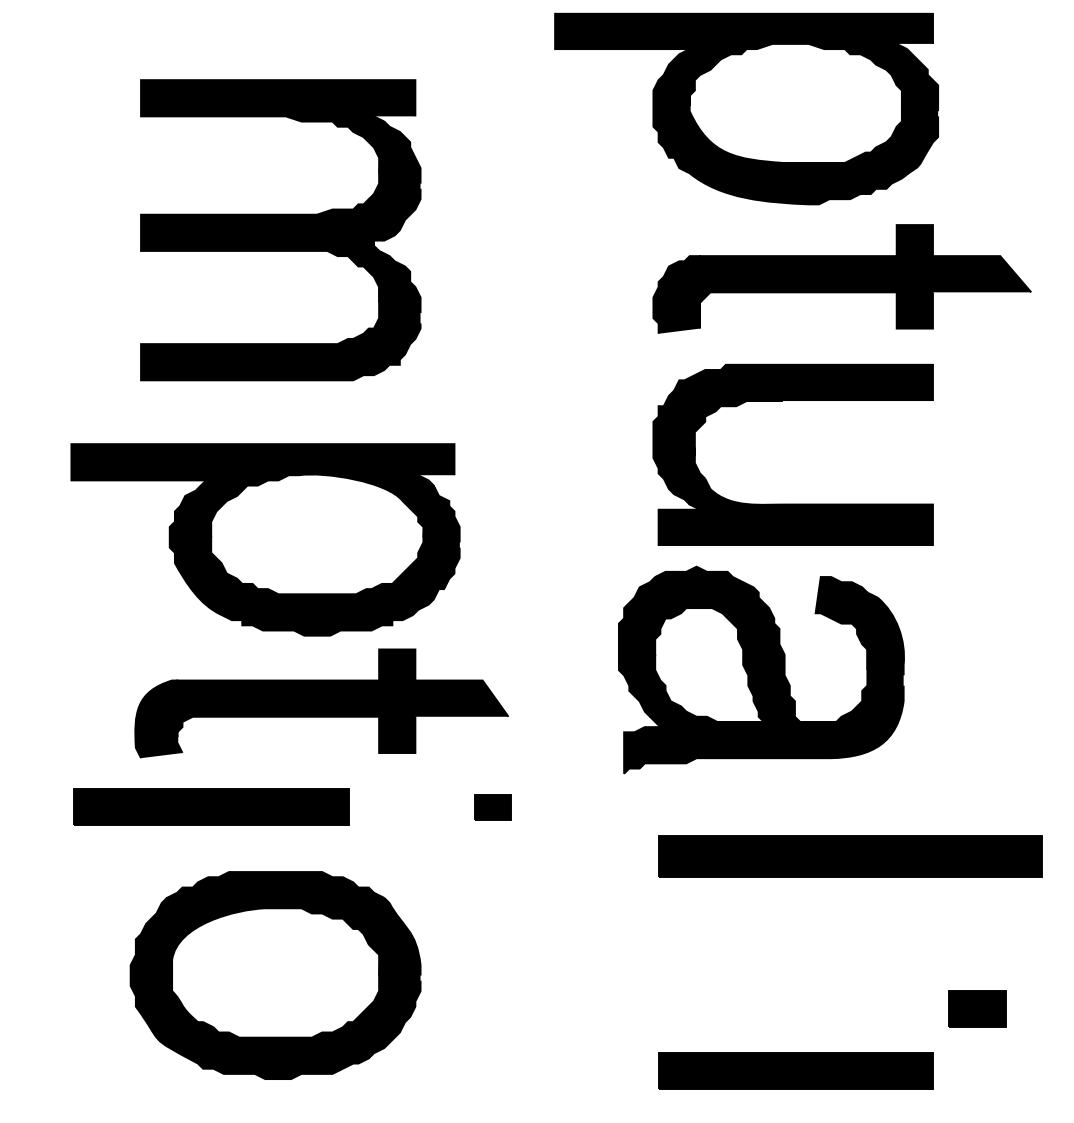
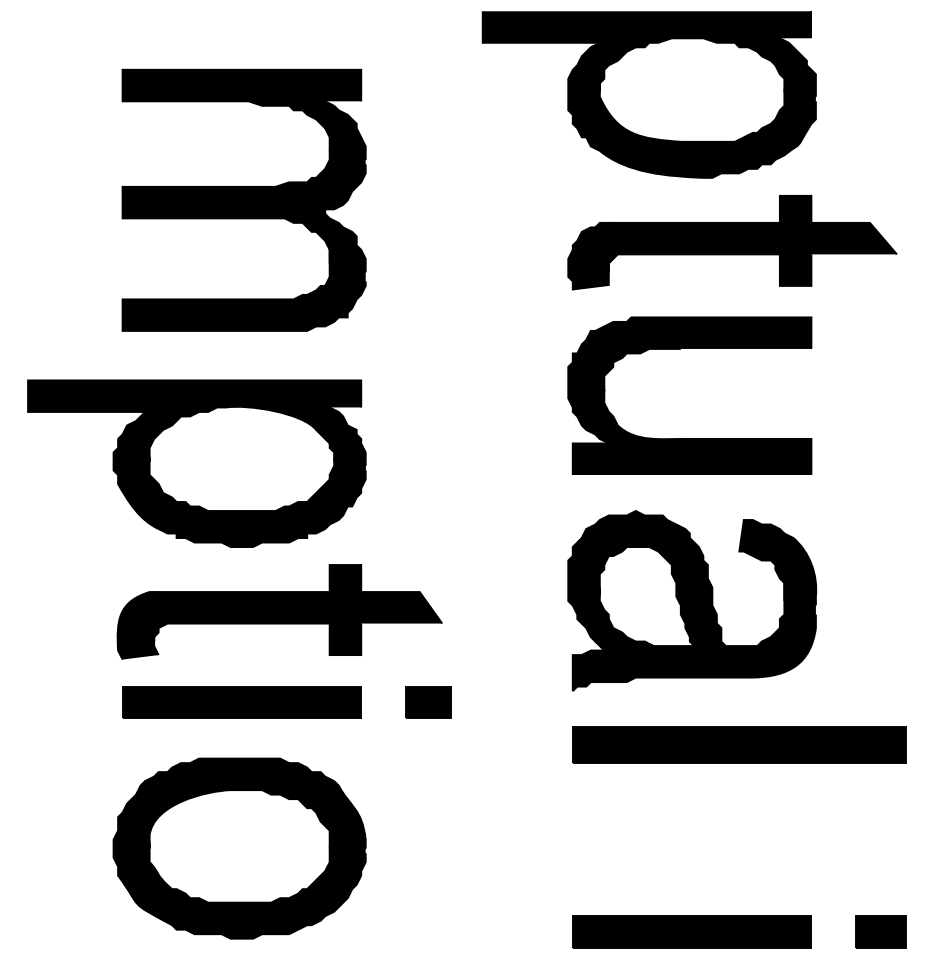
part: (265, 539) -> (196, 463), moved
part: (761, 669) -> (692, 600), moved
part: (211, 807) -> (241, 702), moved
part: (492, 807) -> (428, 702), size x1.43
part: (976, 1008) -> (880, 931), moved

